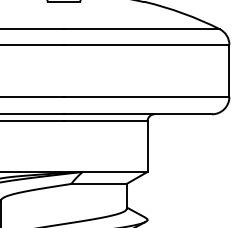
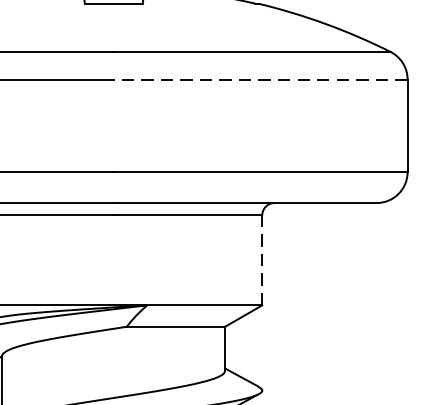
line: (146, 44) -> (260, 79), solid -> dashed
line: (147, 146) -> (262, 260), solid -> dashed

